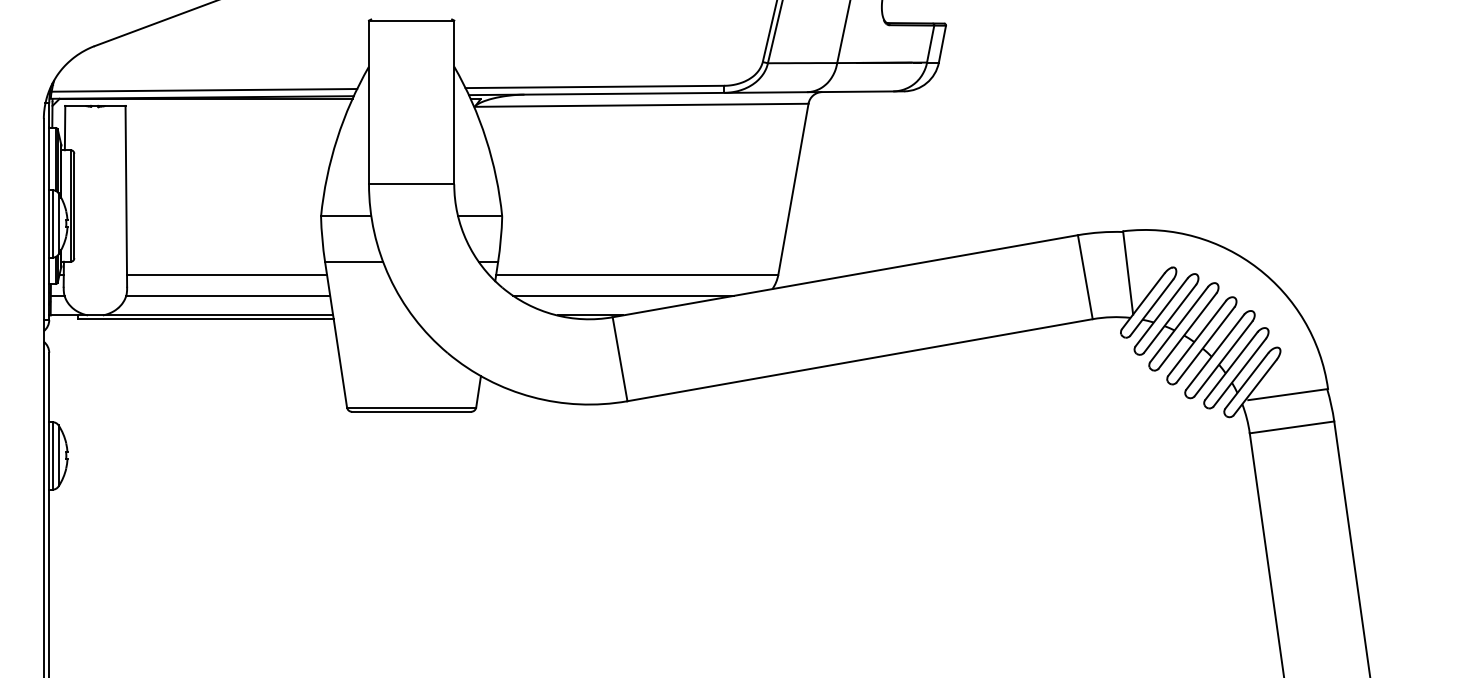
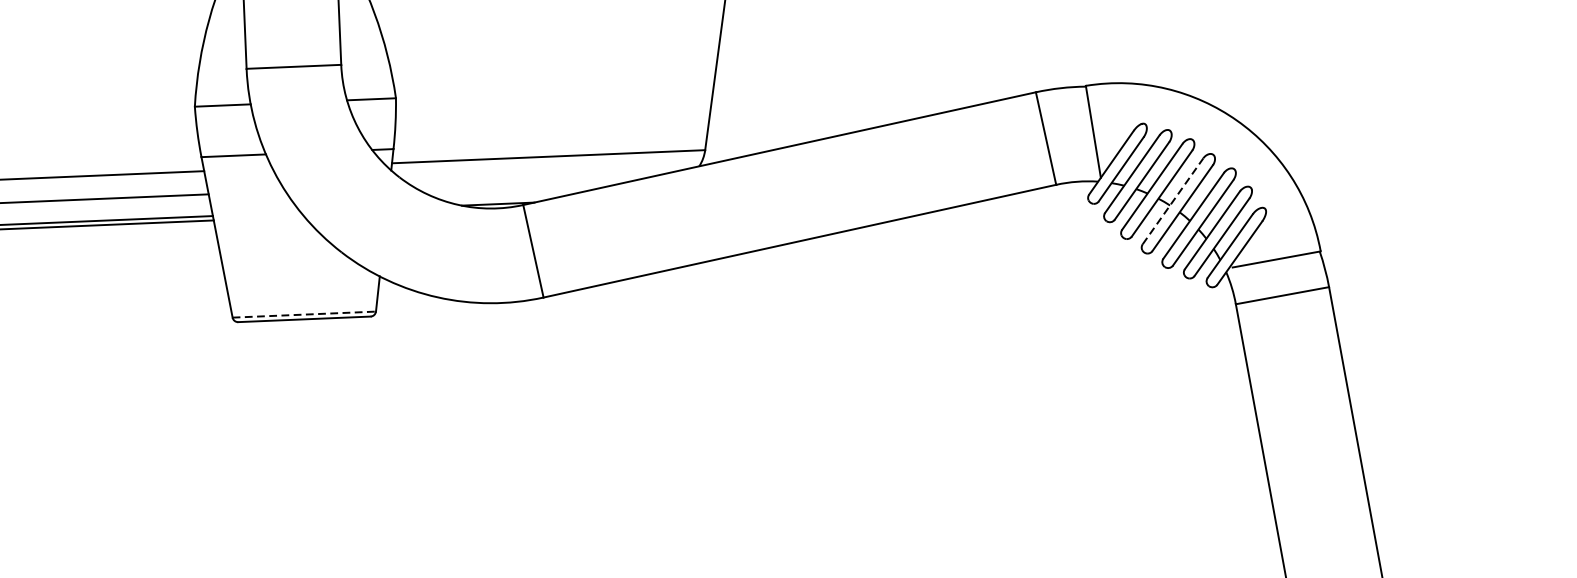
line: (623, 295) -> (534, 180), removed
line: (1197, 338) -> (1173, 201), solid -> dashed
line: (411, 407) -> (304, 314), solid -> dashed

